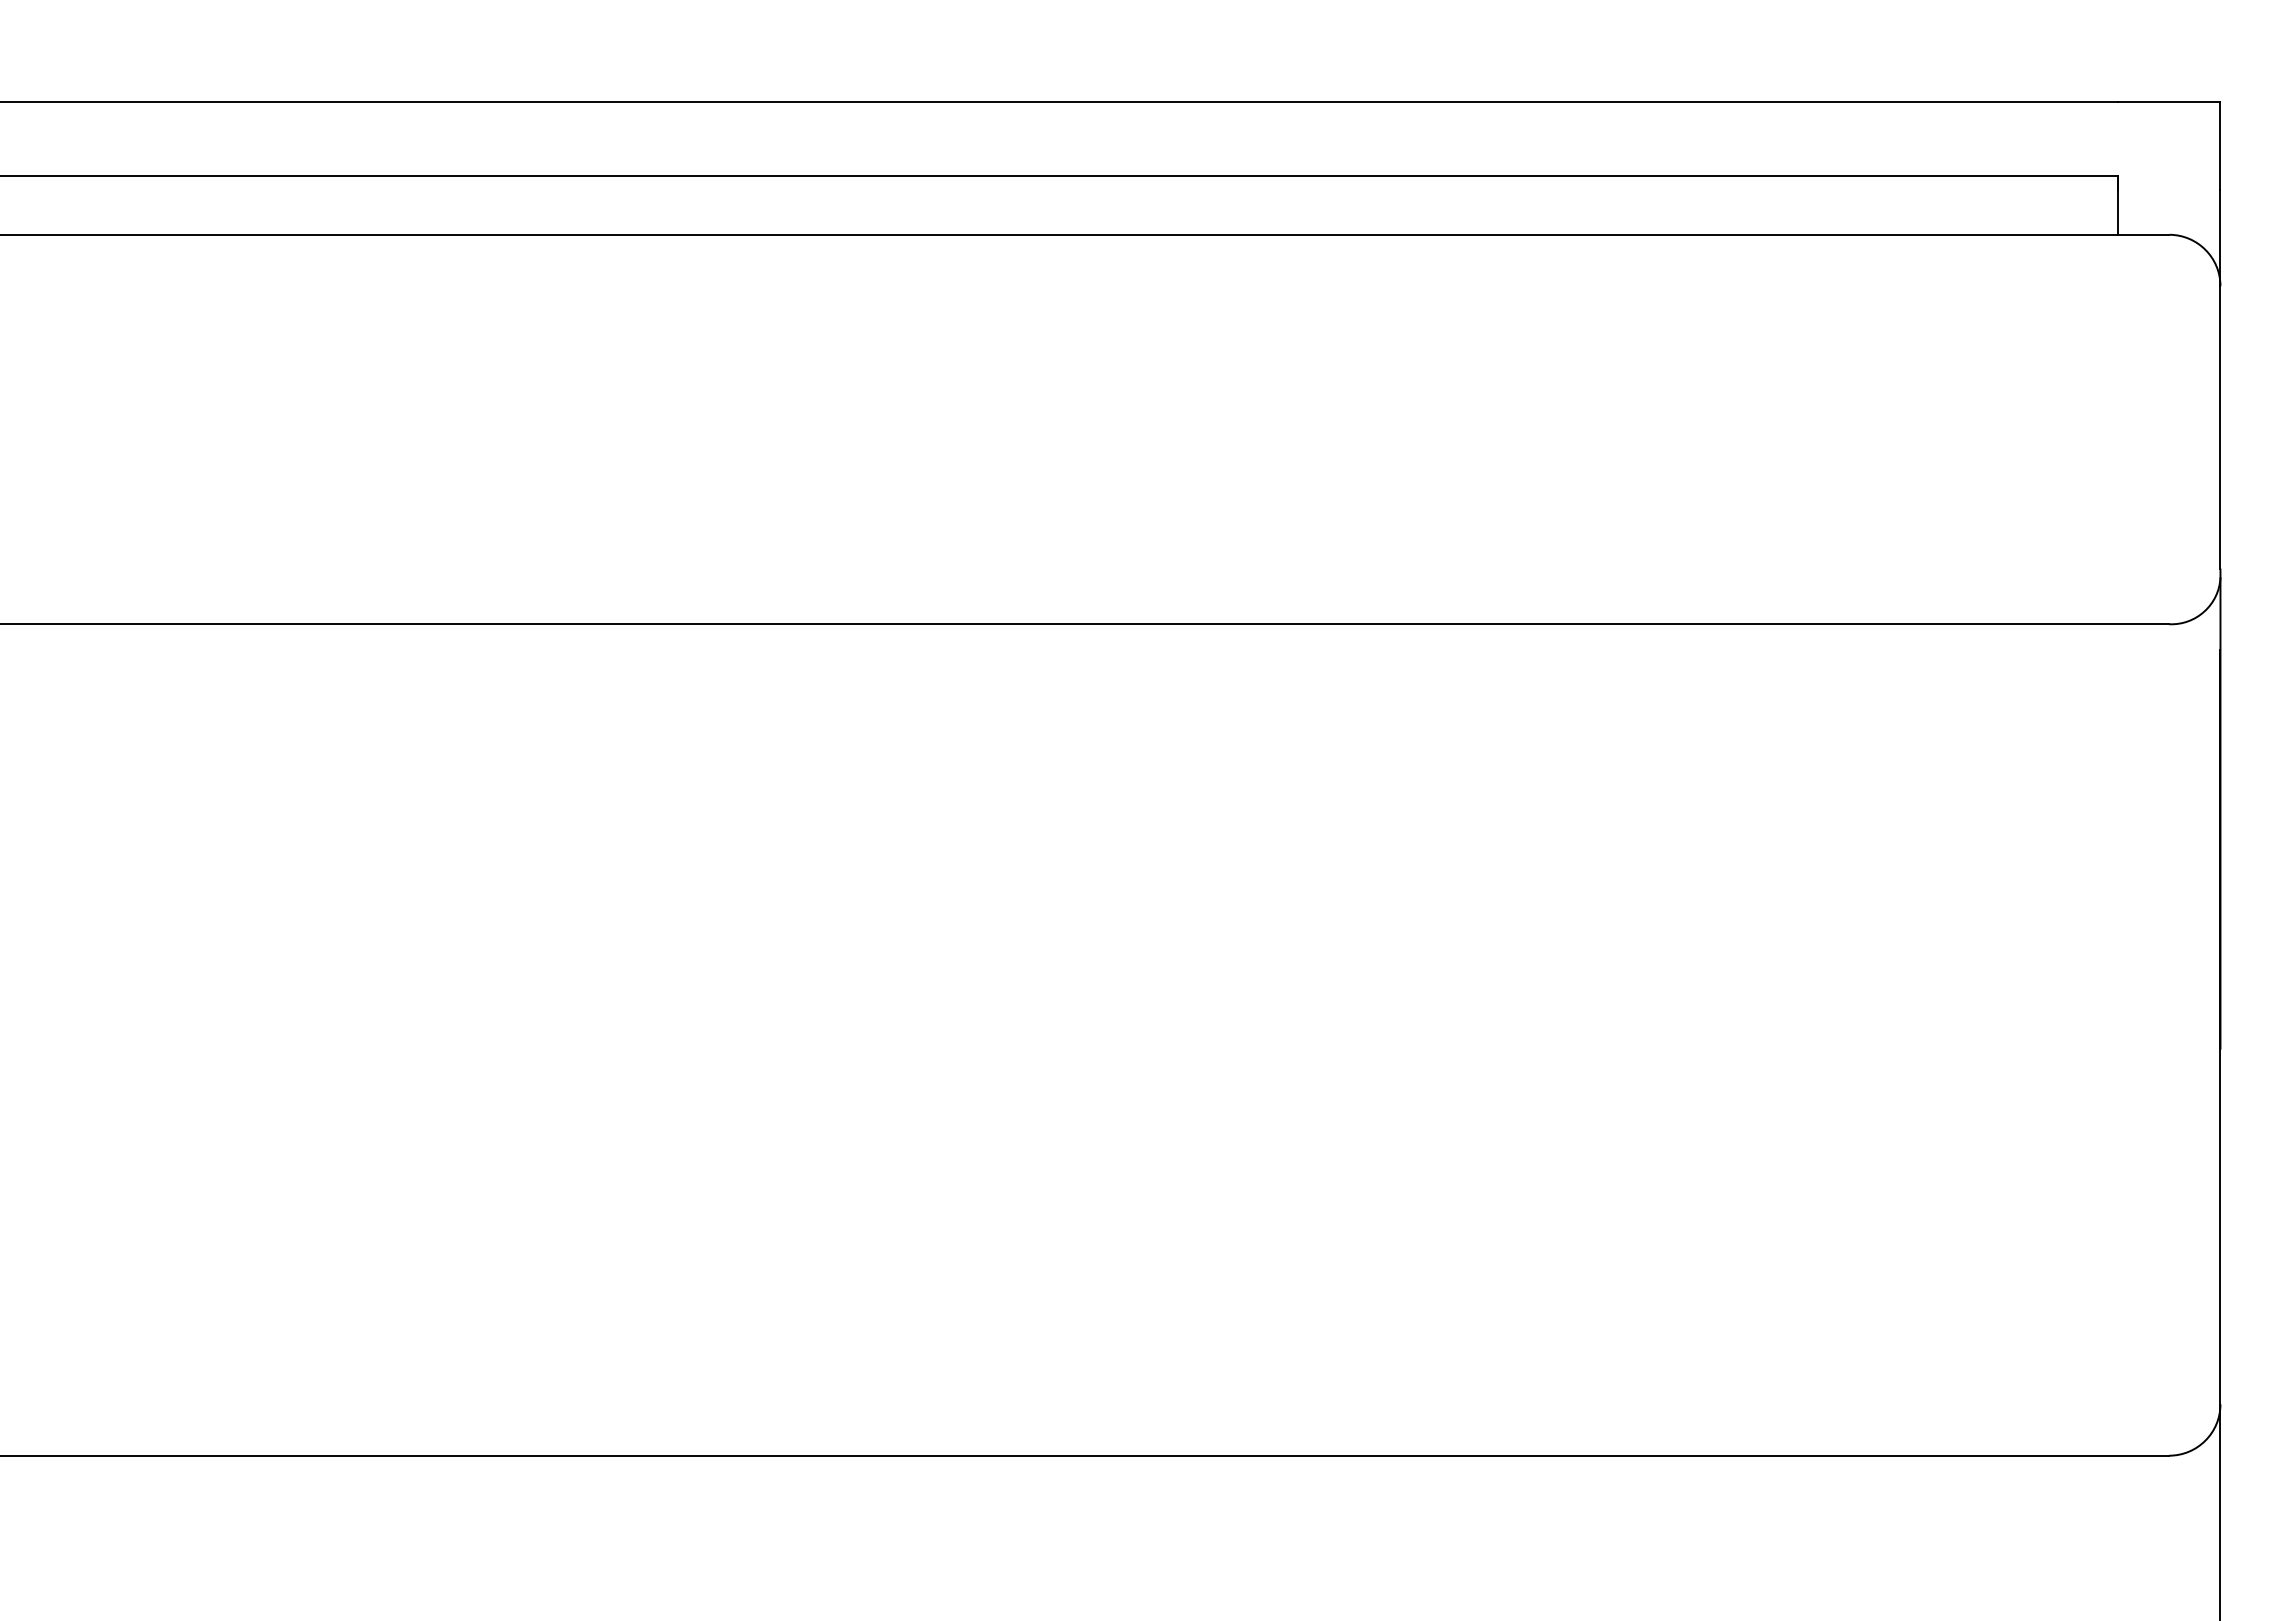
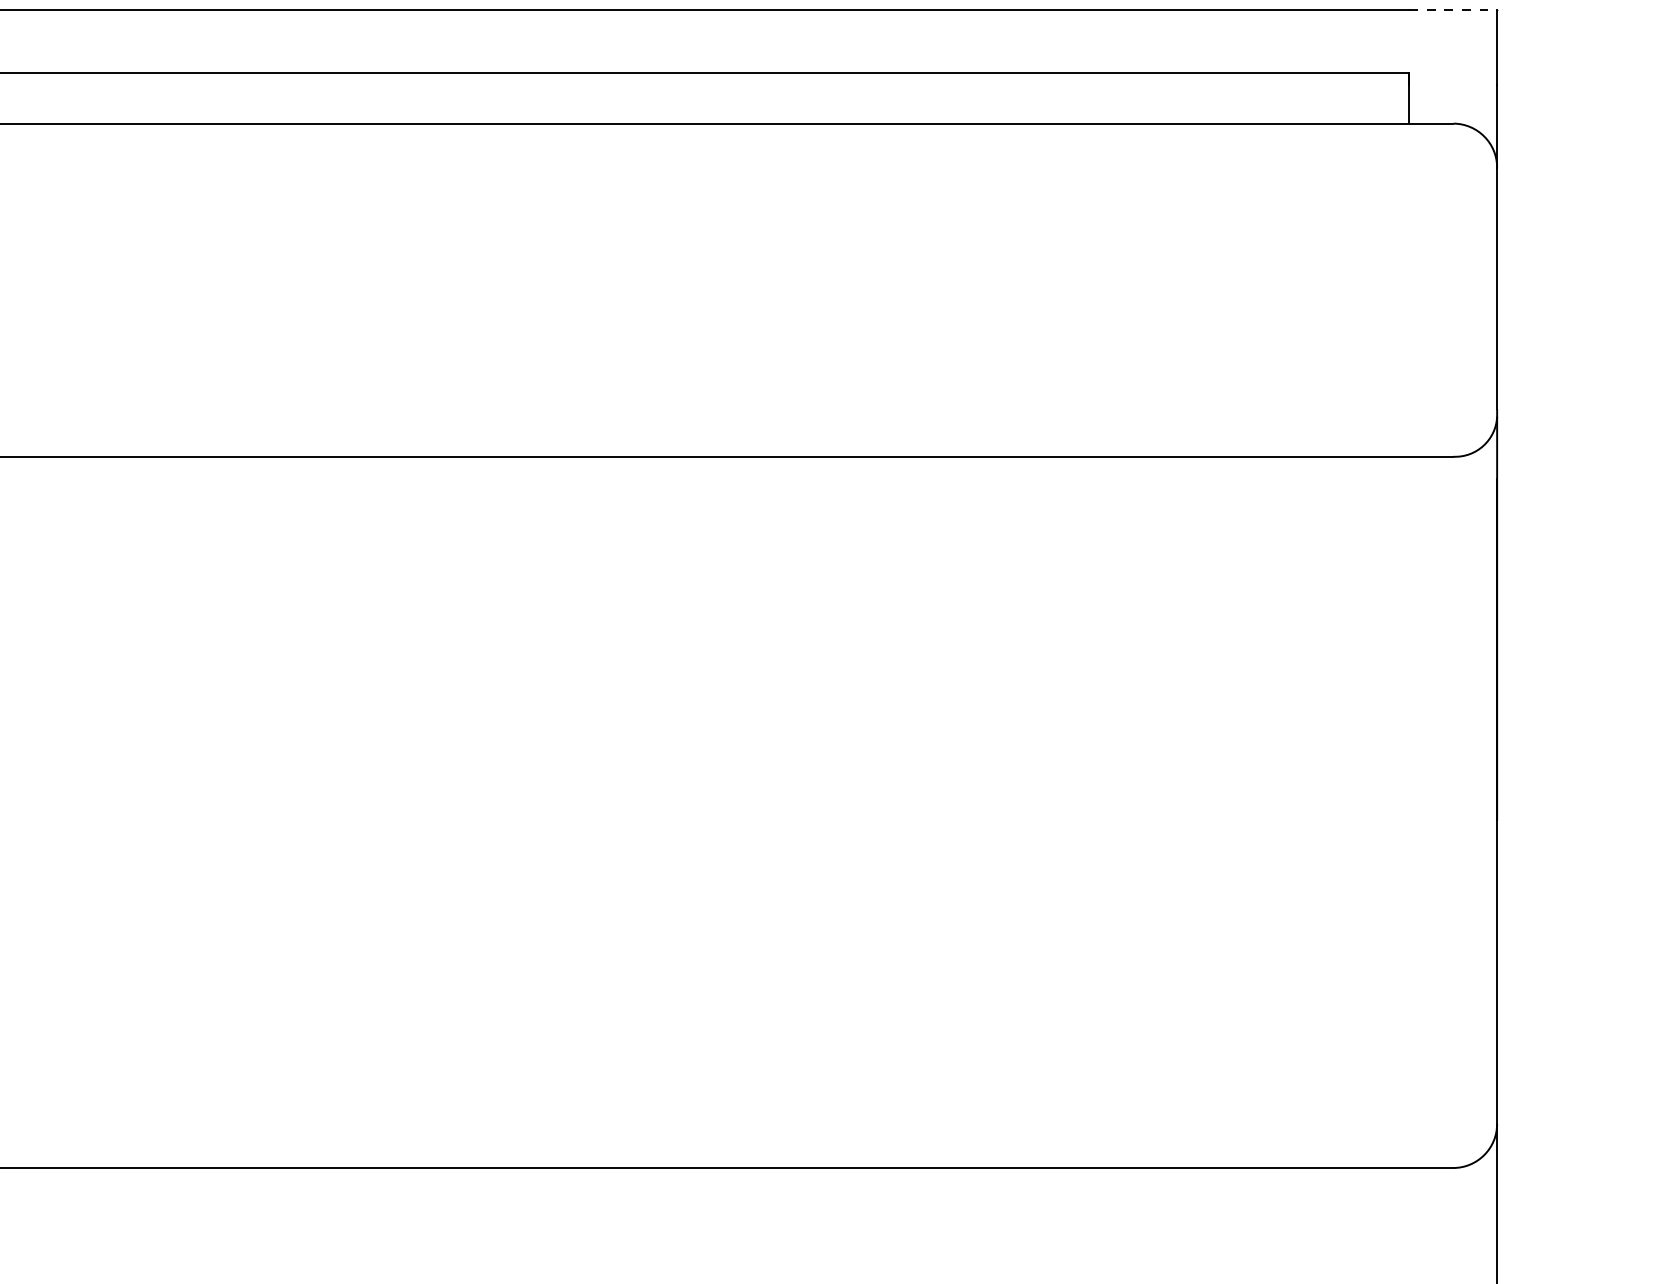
line: (2169, 102) -> (1453, 10), solid -> dashed

